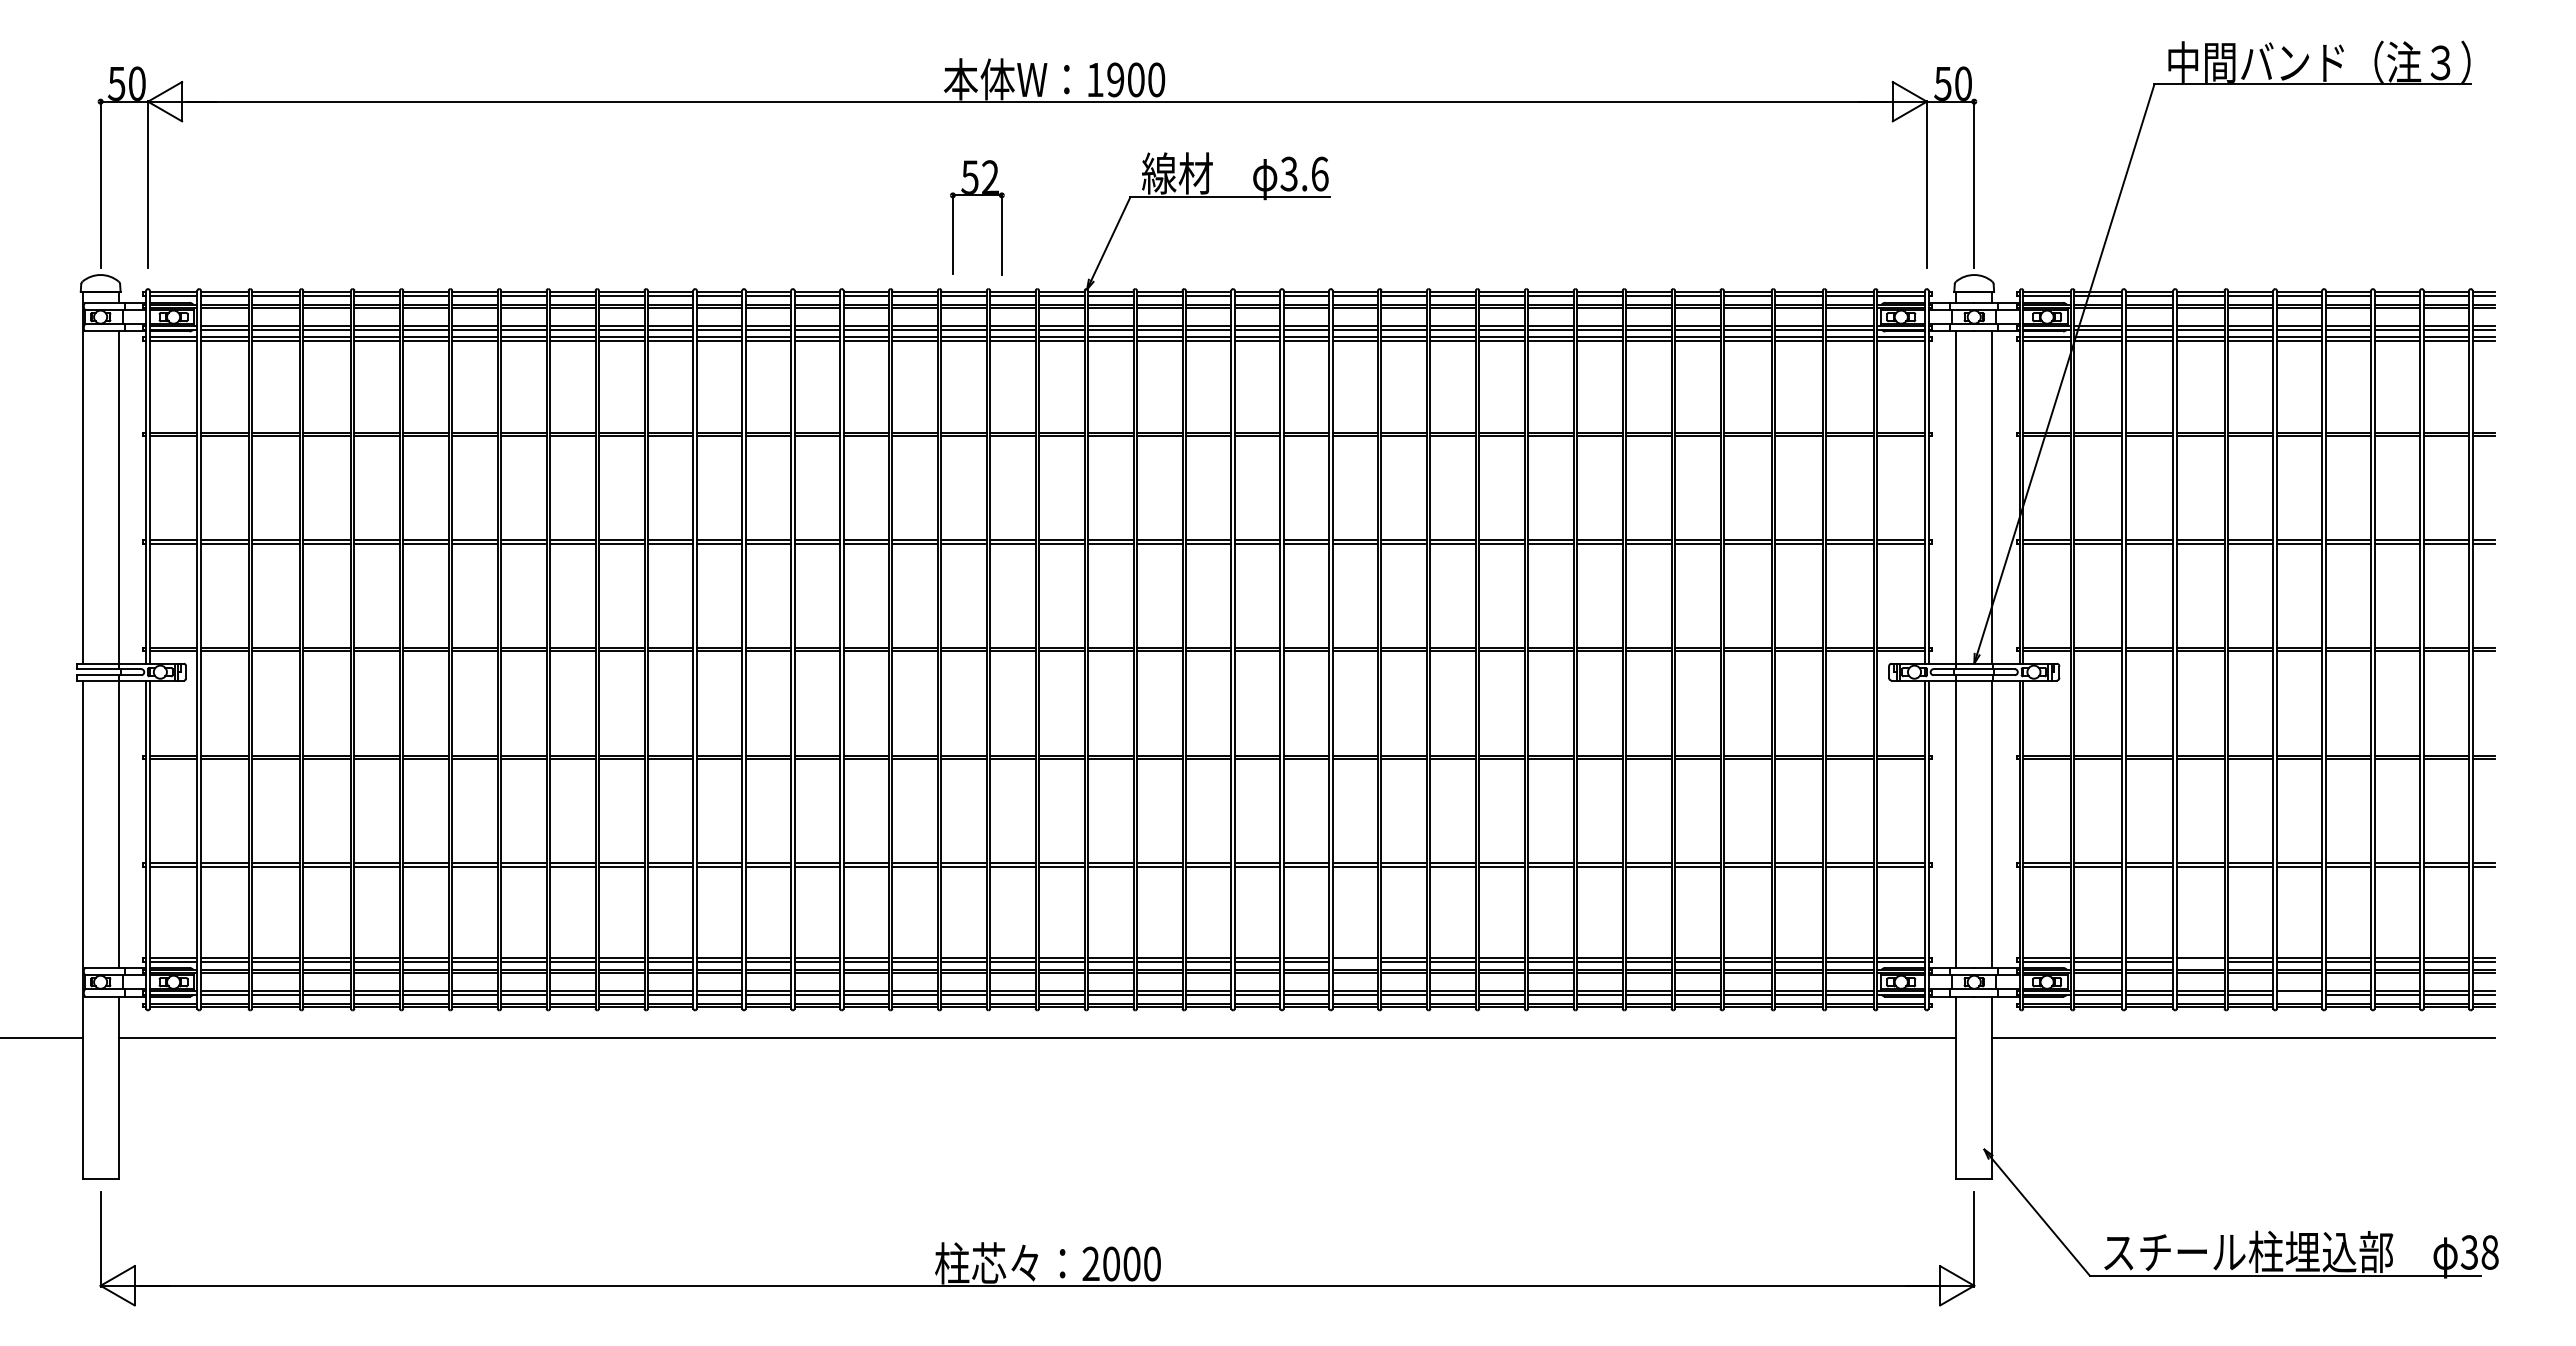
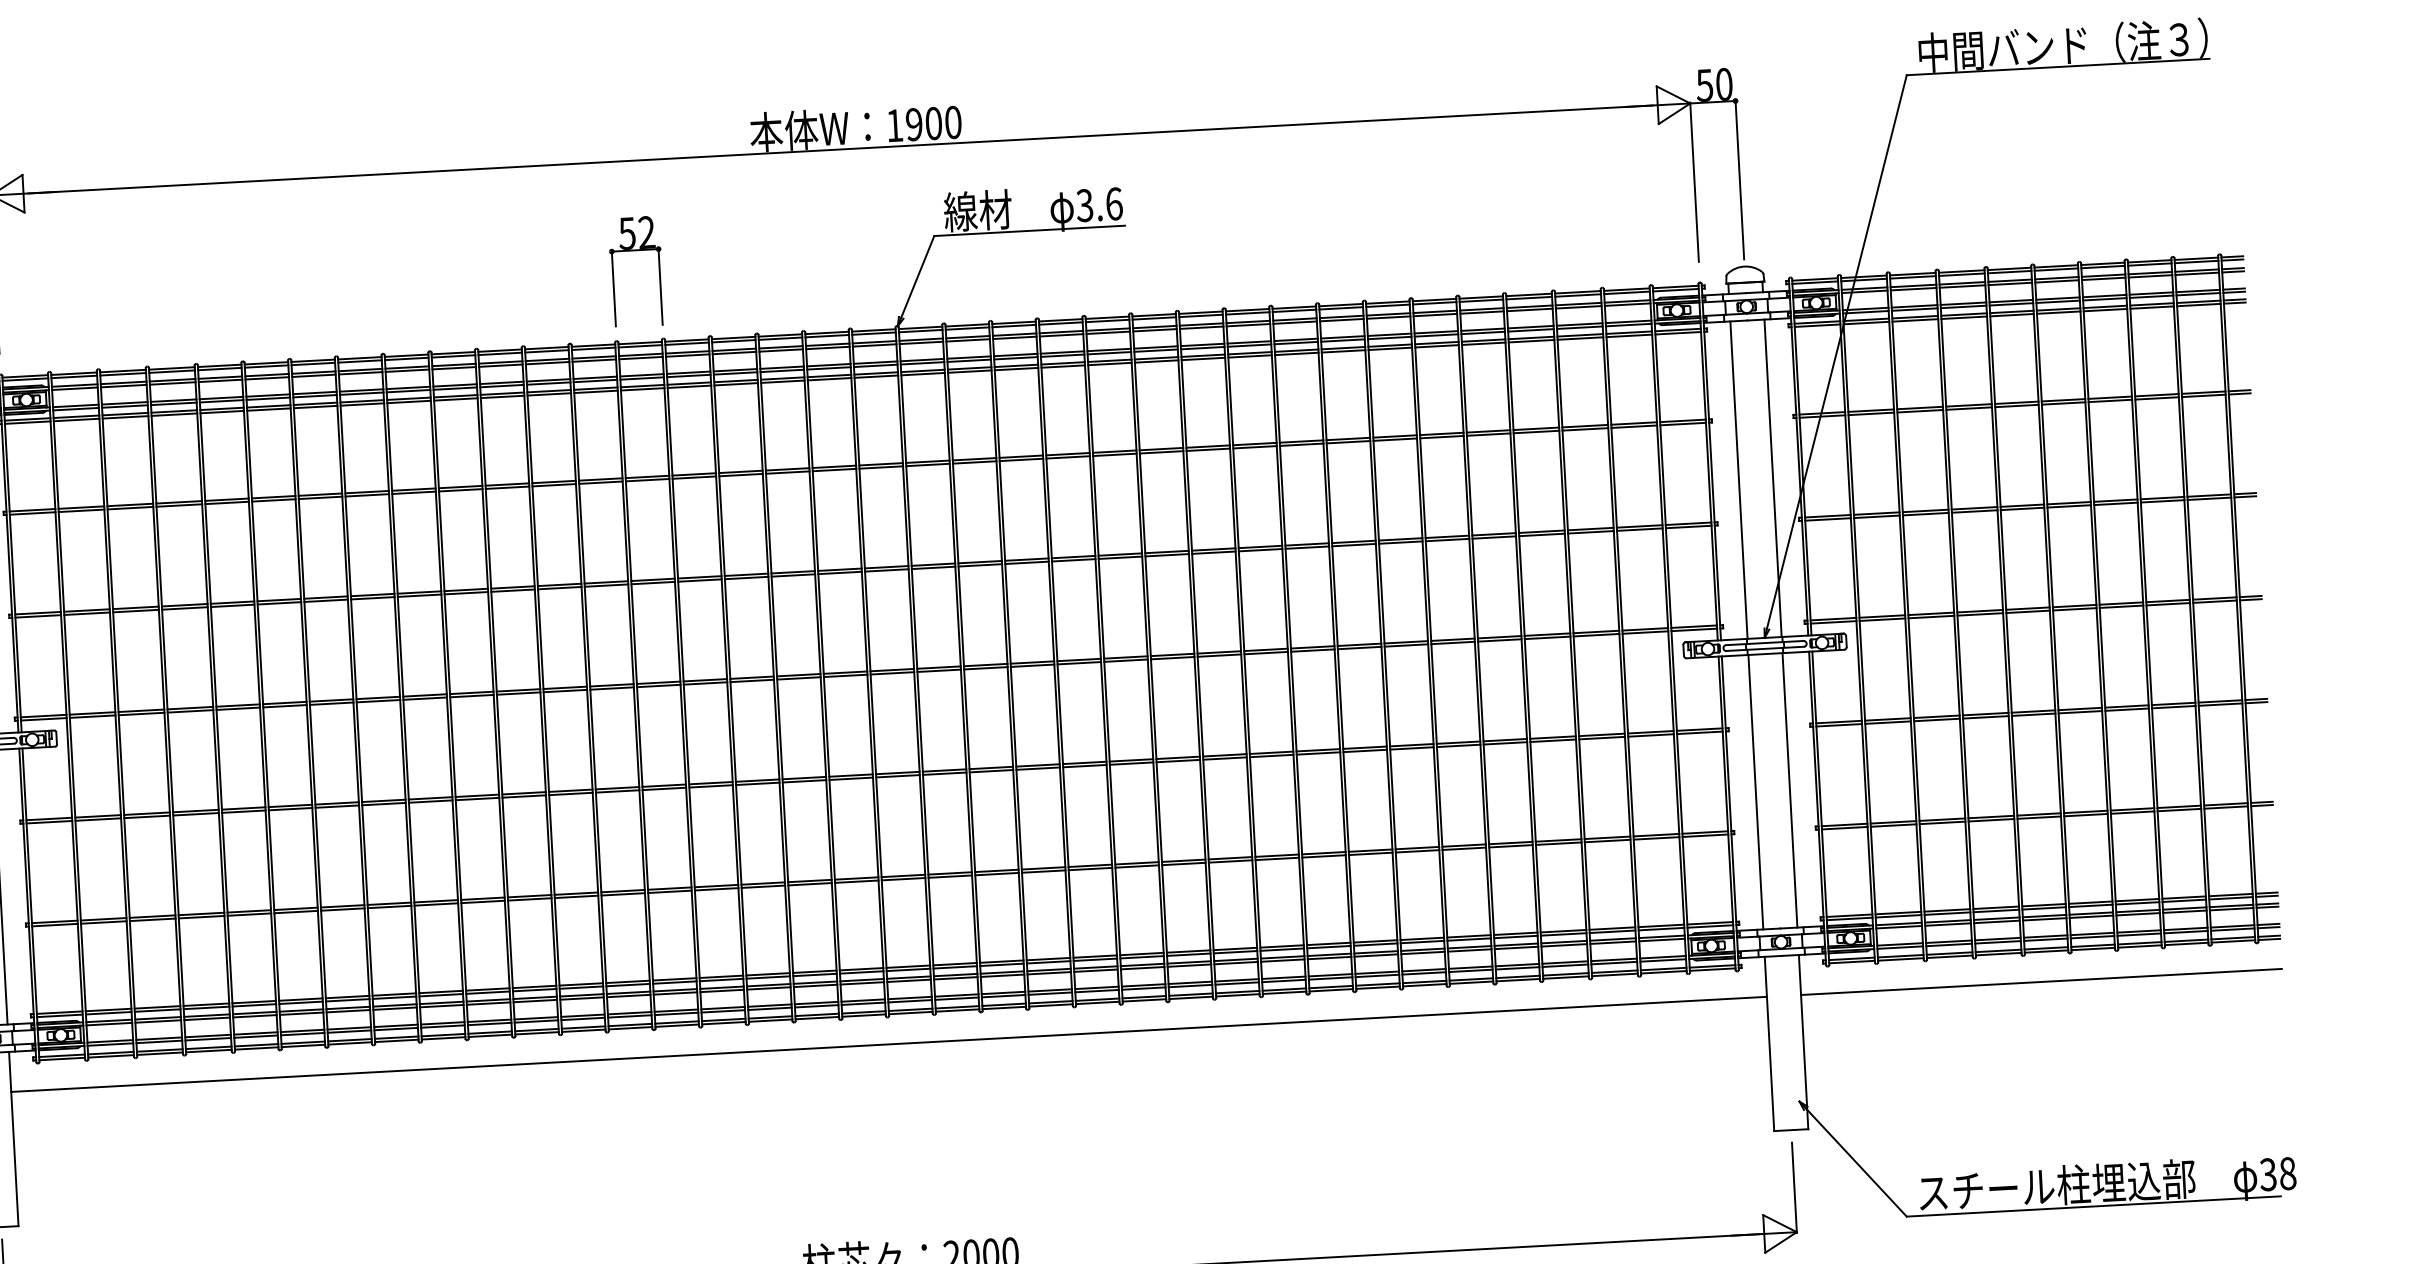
part: (977, 195) -> (635, 250), moved
line: (1355, 961) -> (1188, 954), added
line: (2200, 961) -> (1996, 910), added
line: (2299, 994) -> (2092, 937), added

